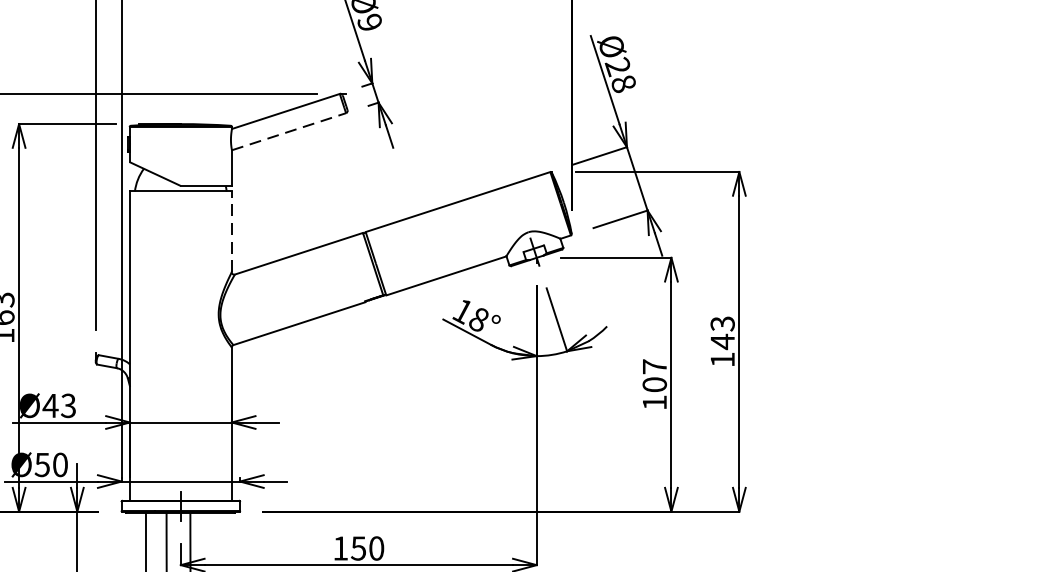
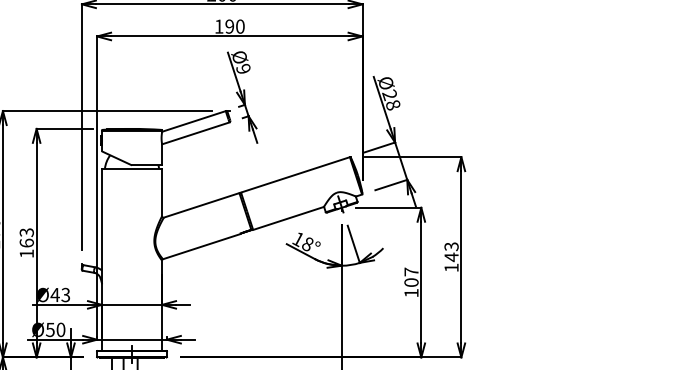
line: (290, 131) -> (196, 133), dashed -> solid
line: (232, 231) -> (162, 192), dashed -> solid

